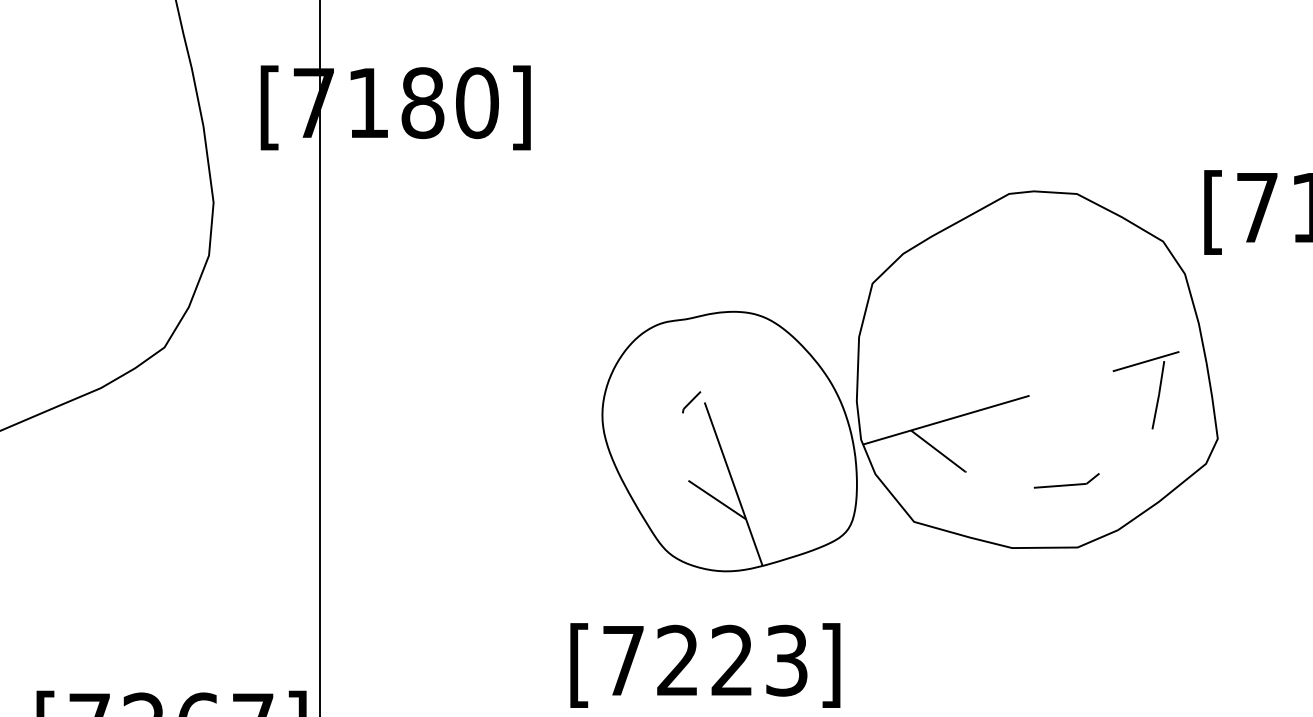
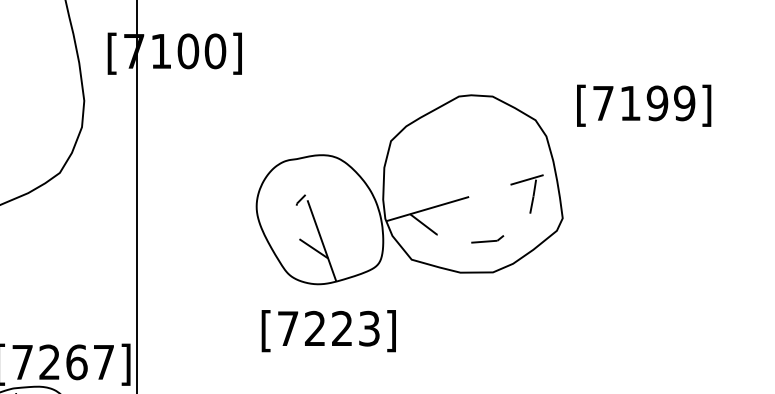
text: (423, 103) -> (188, 51), [7180] -> [7100]
part: (909, 380) -> (409, 189), moved

